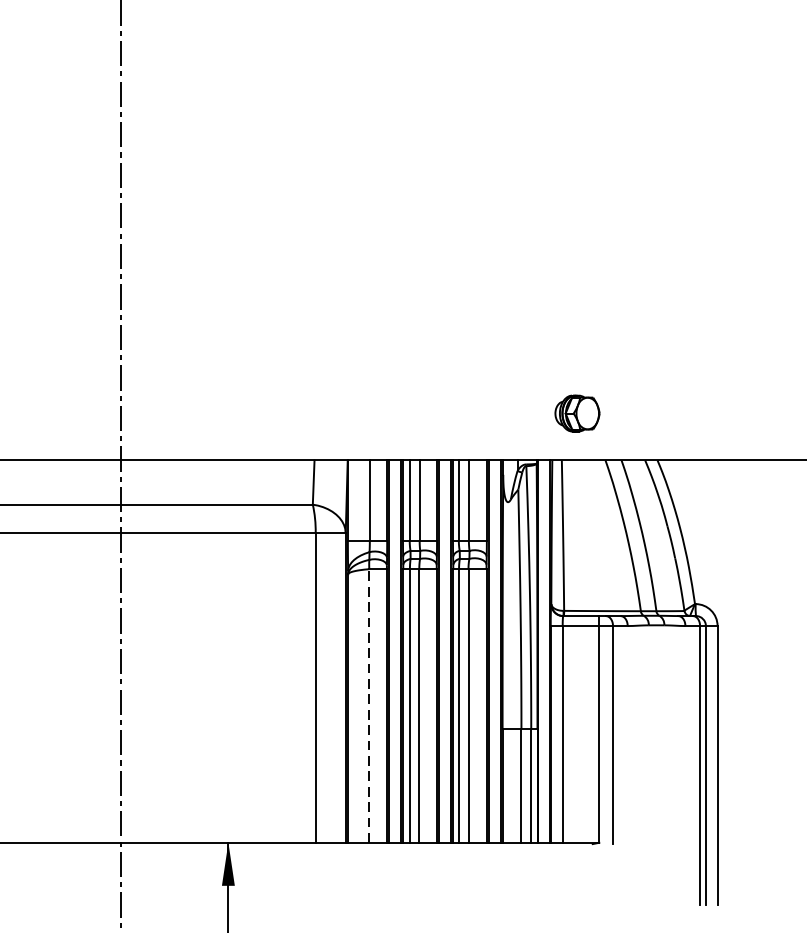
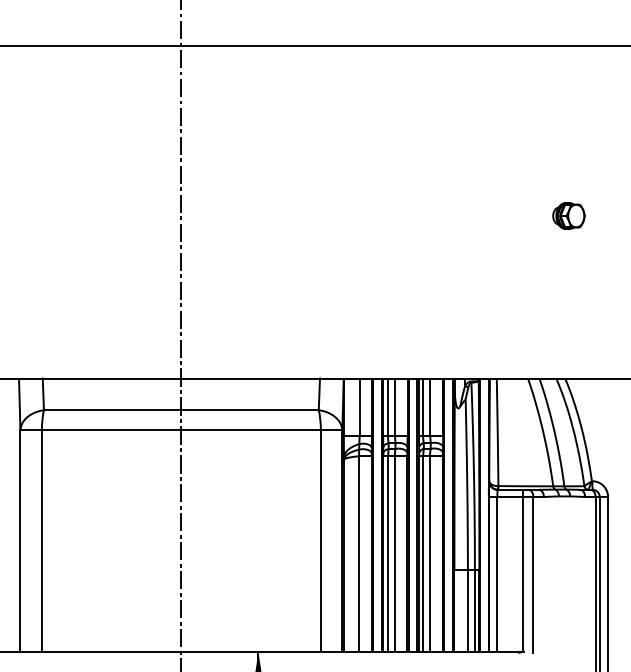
part: (576, 412) -> (568, 215), moved
line: (369, 706) -> (359, 554), dashed -> solid

